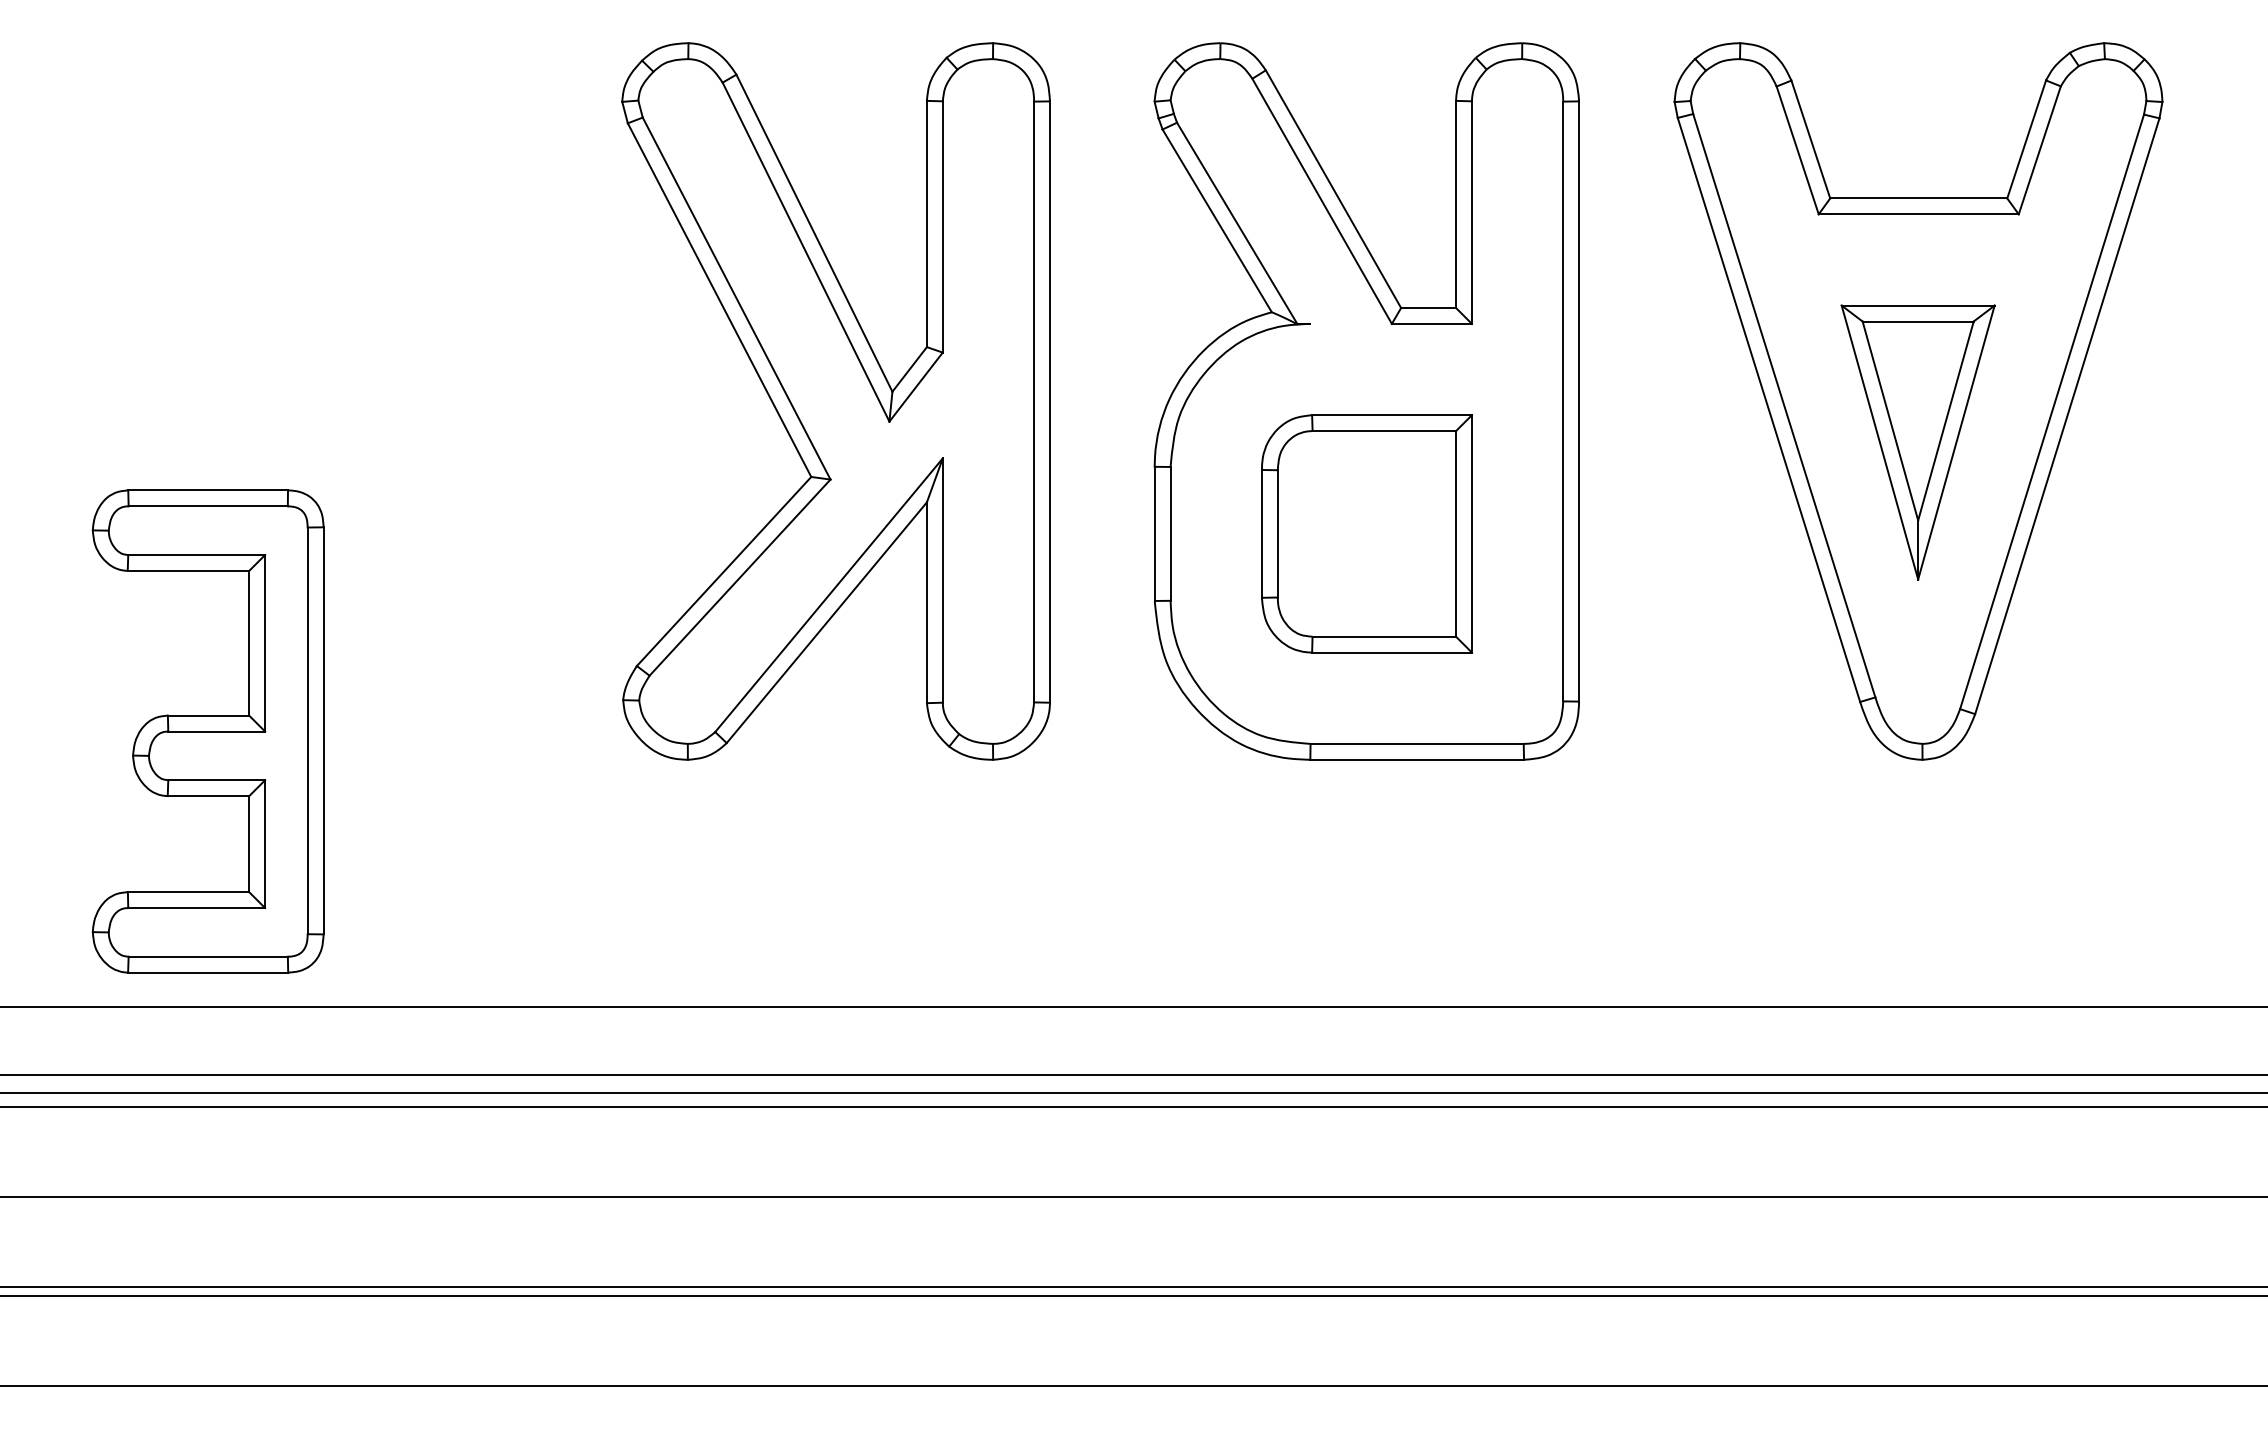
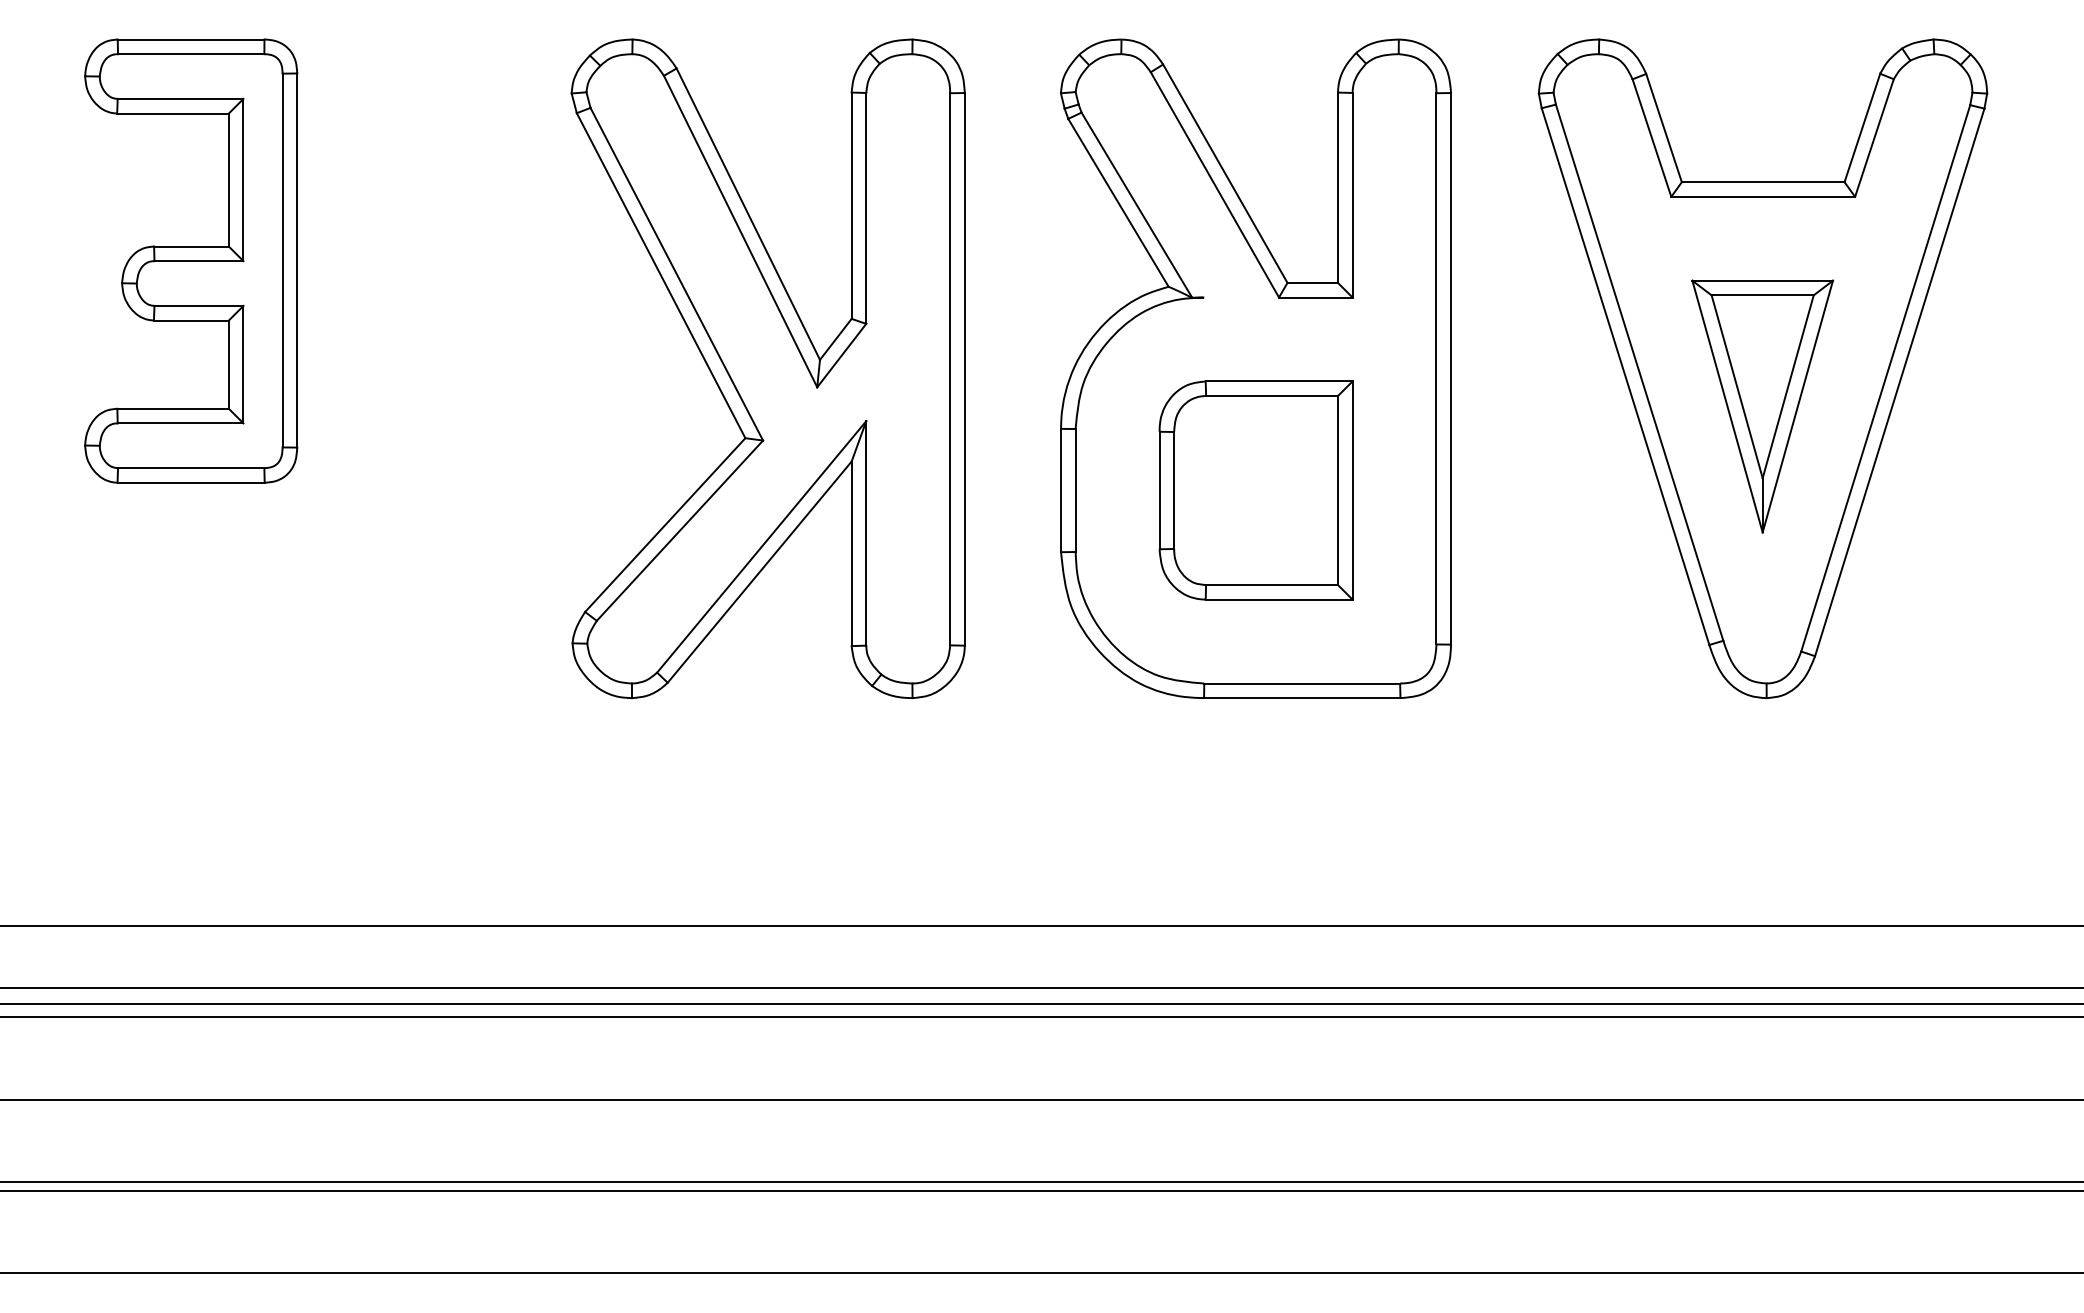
part: (208, 730) -> (191, 260), moved

